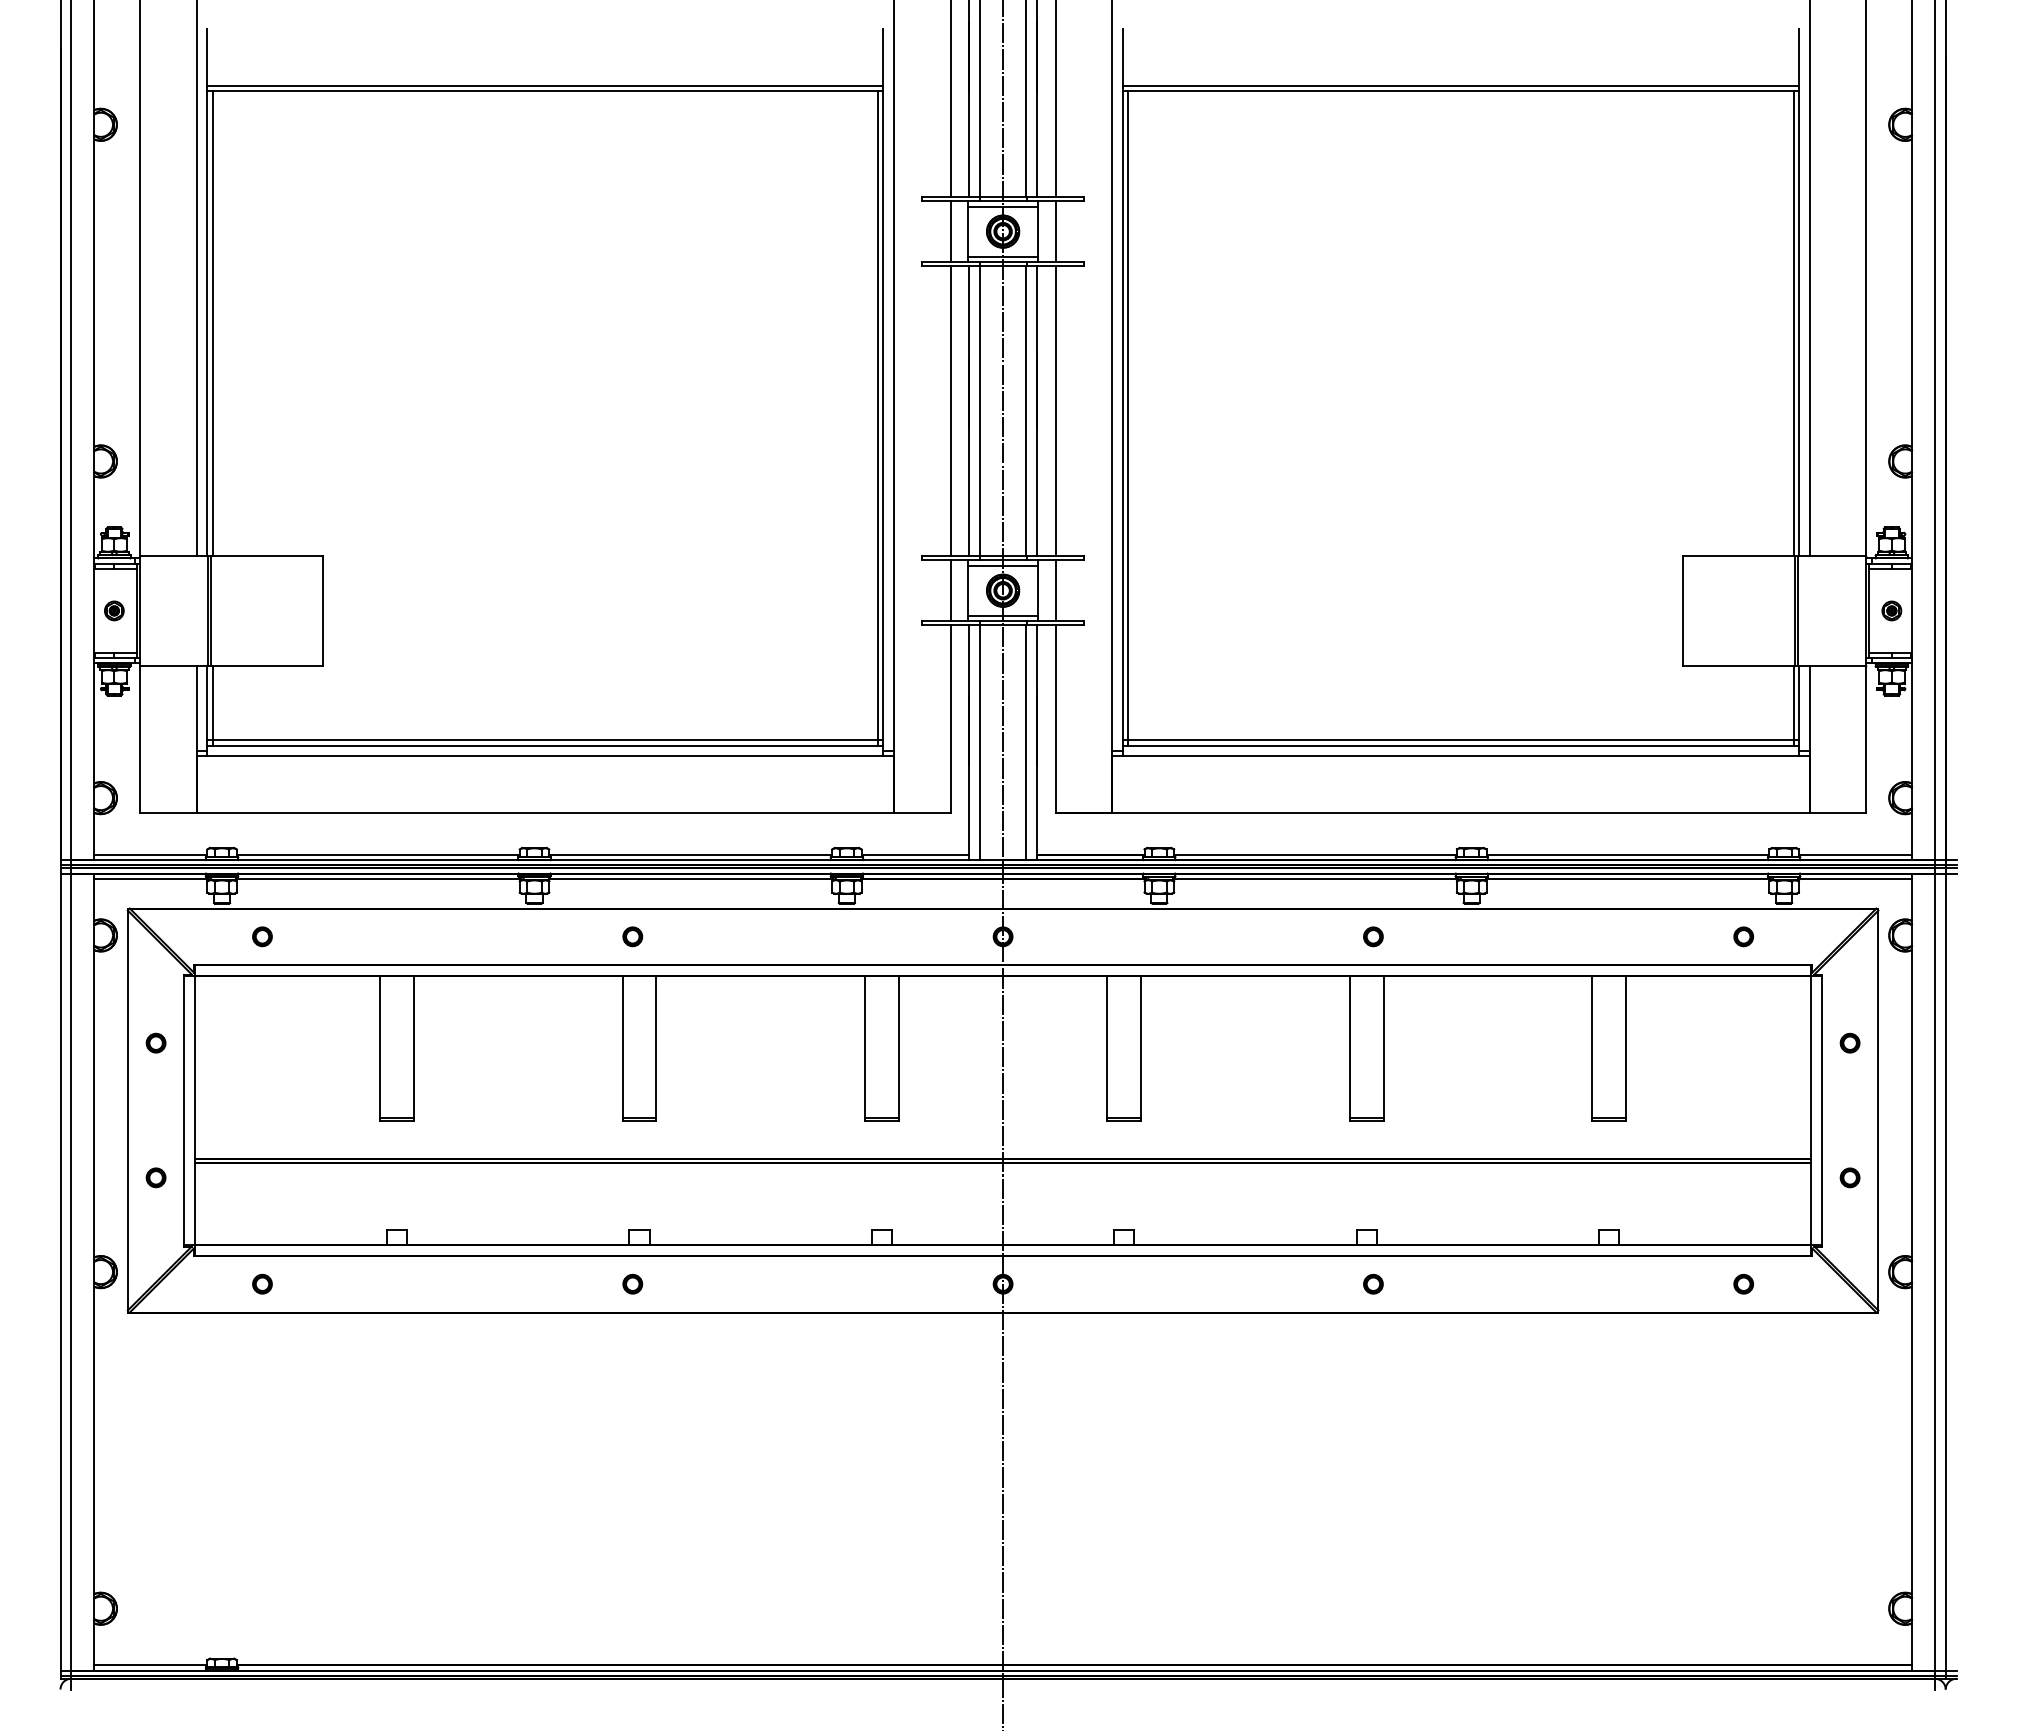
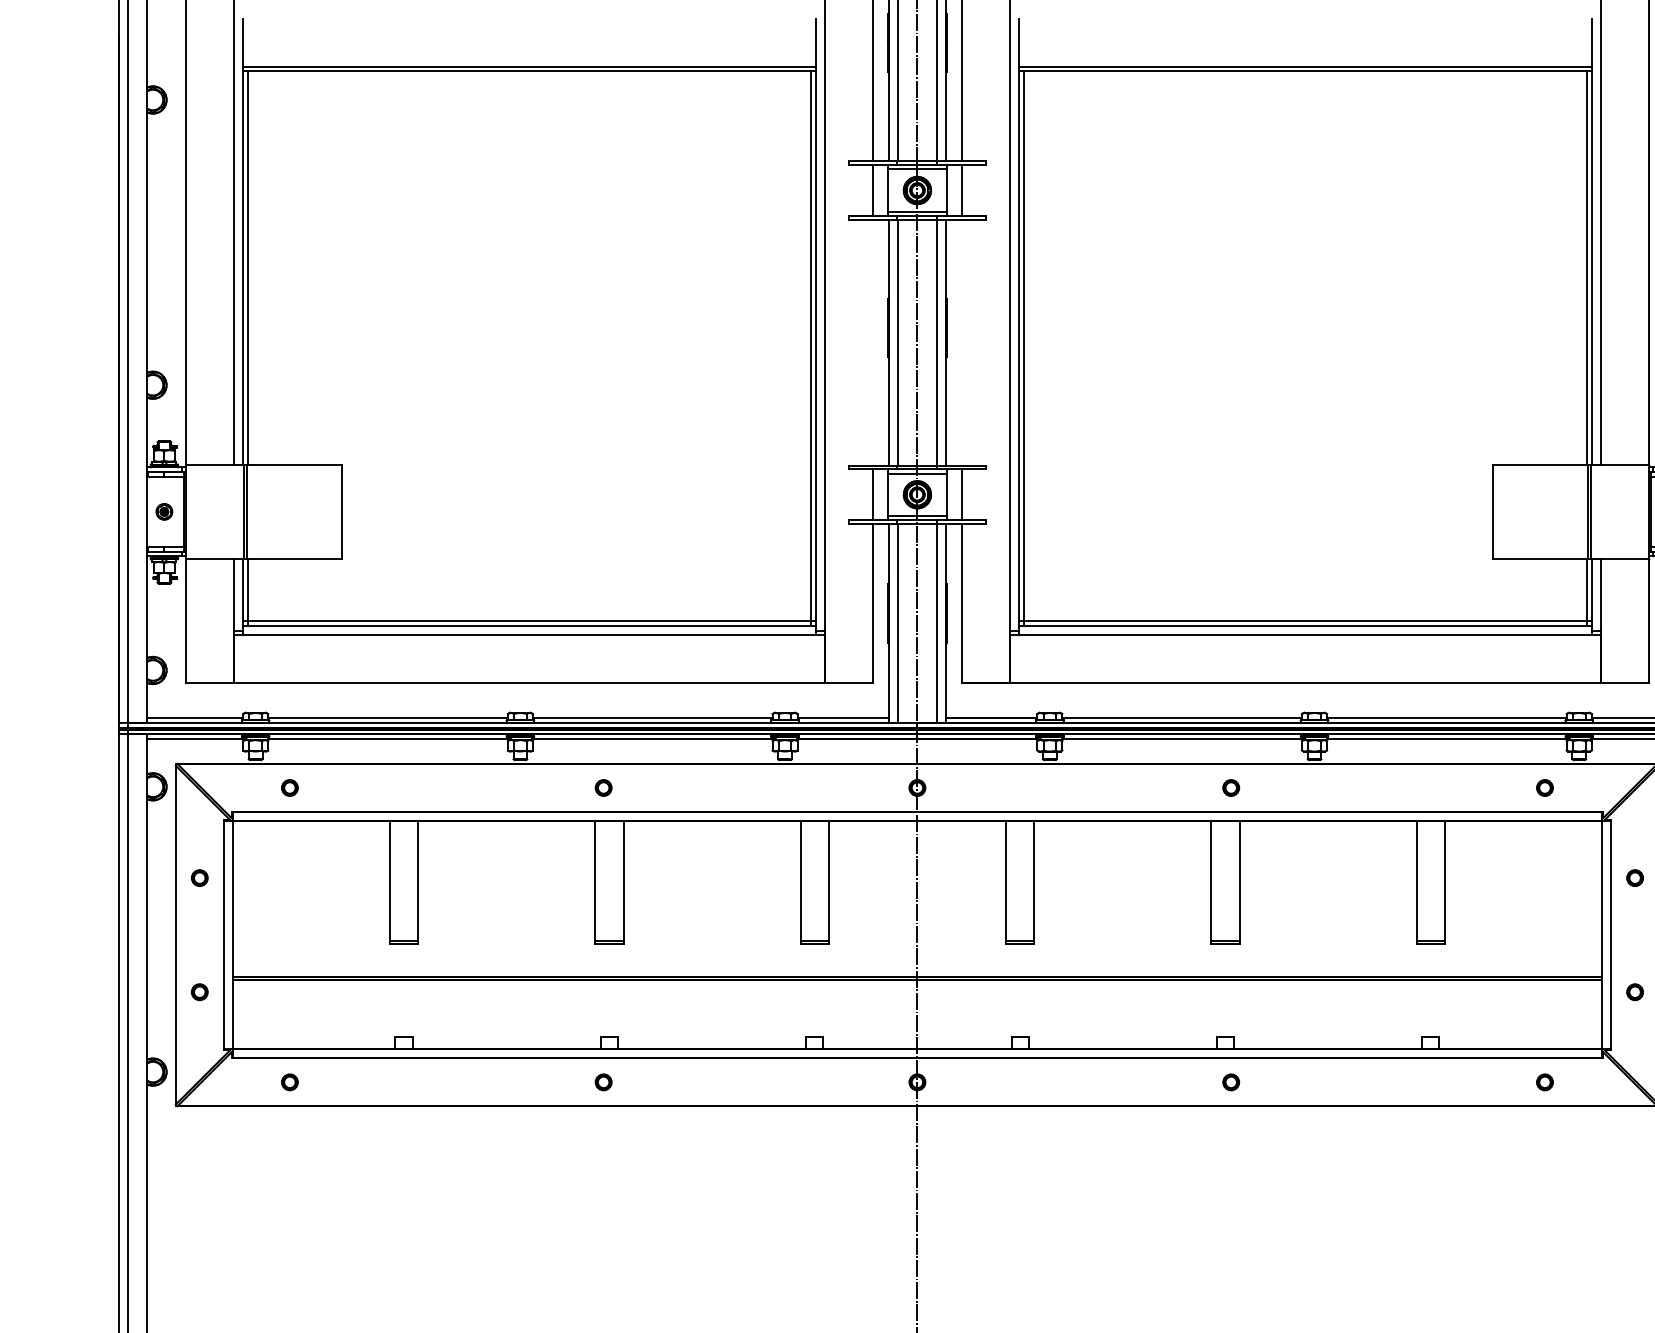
line: (950, 411) -> (872, 342), removed
line: (1055, 411) -> (961, 342), removed

